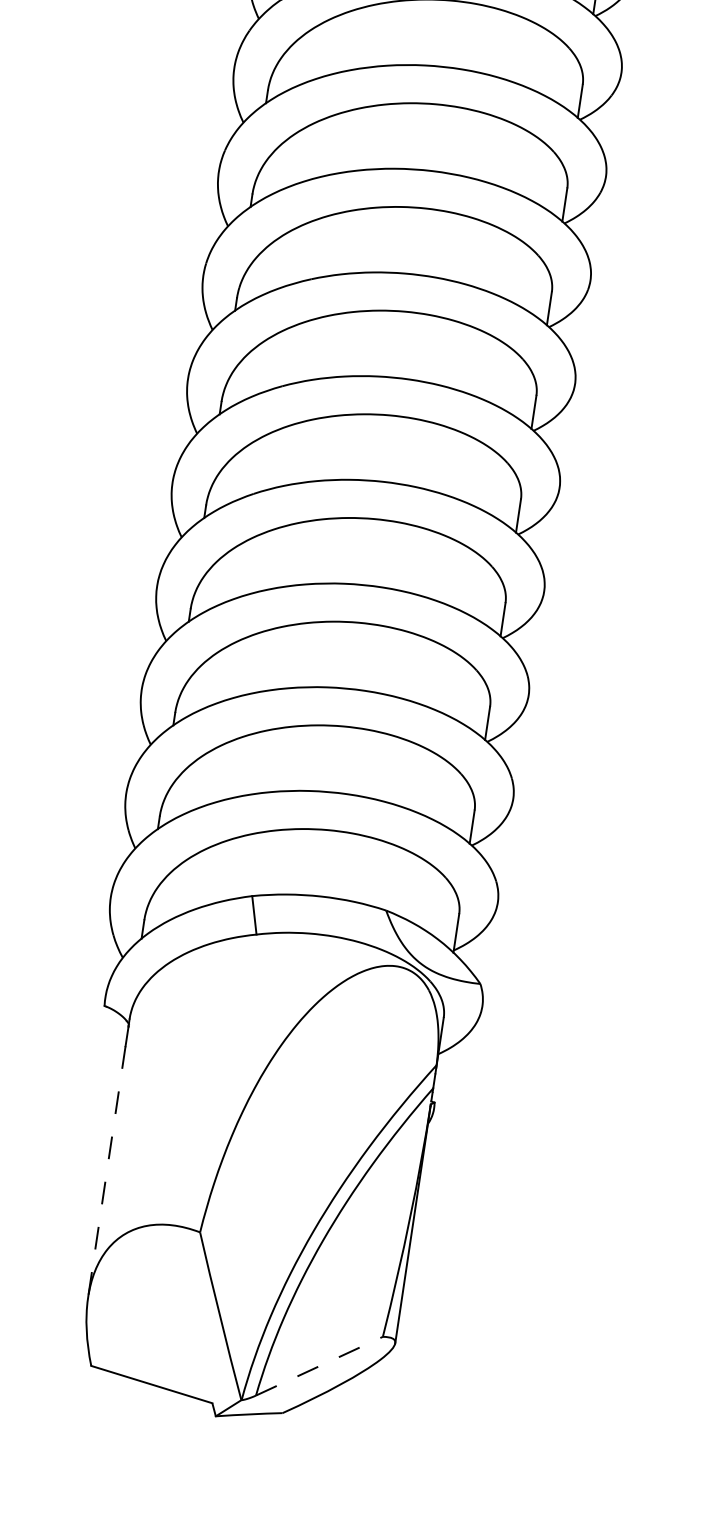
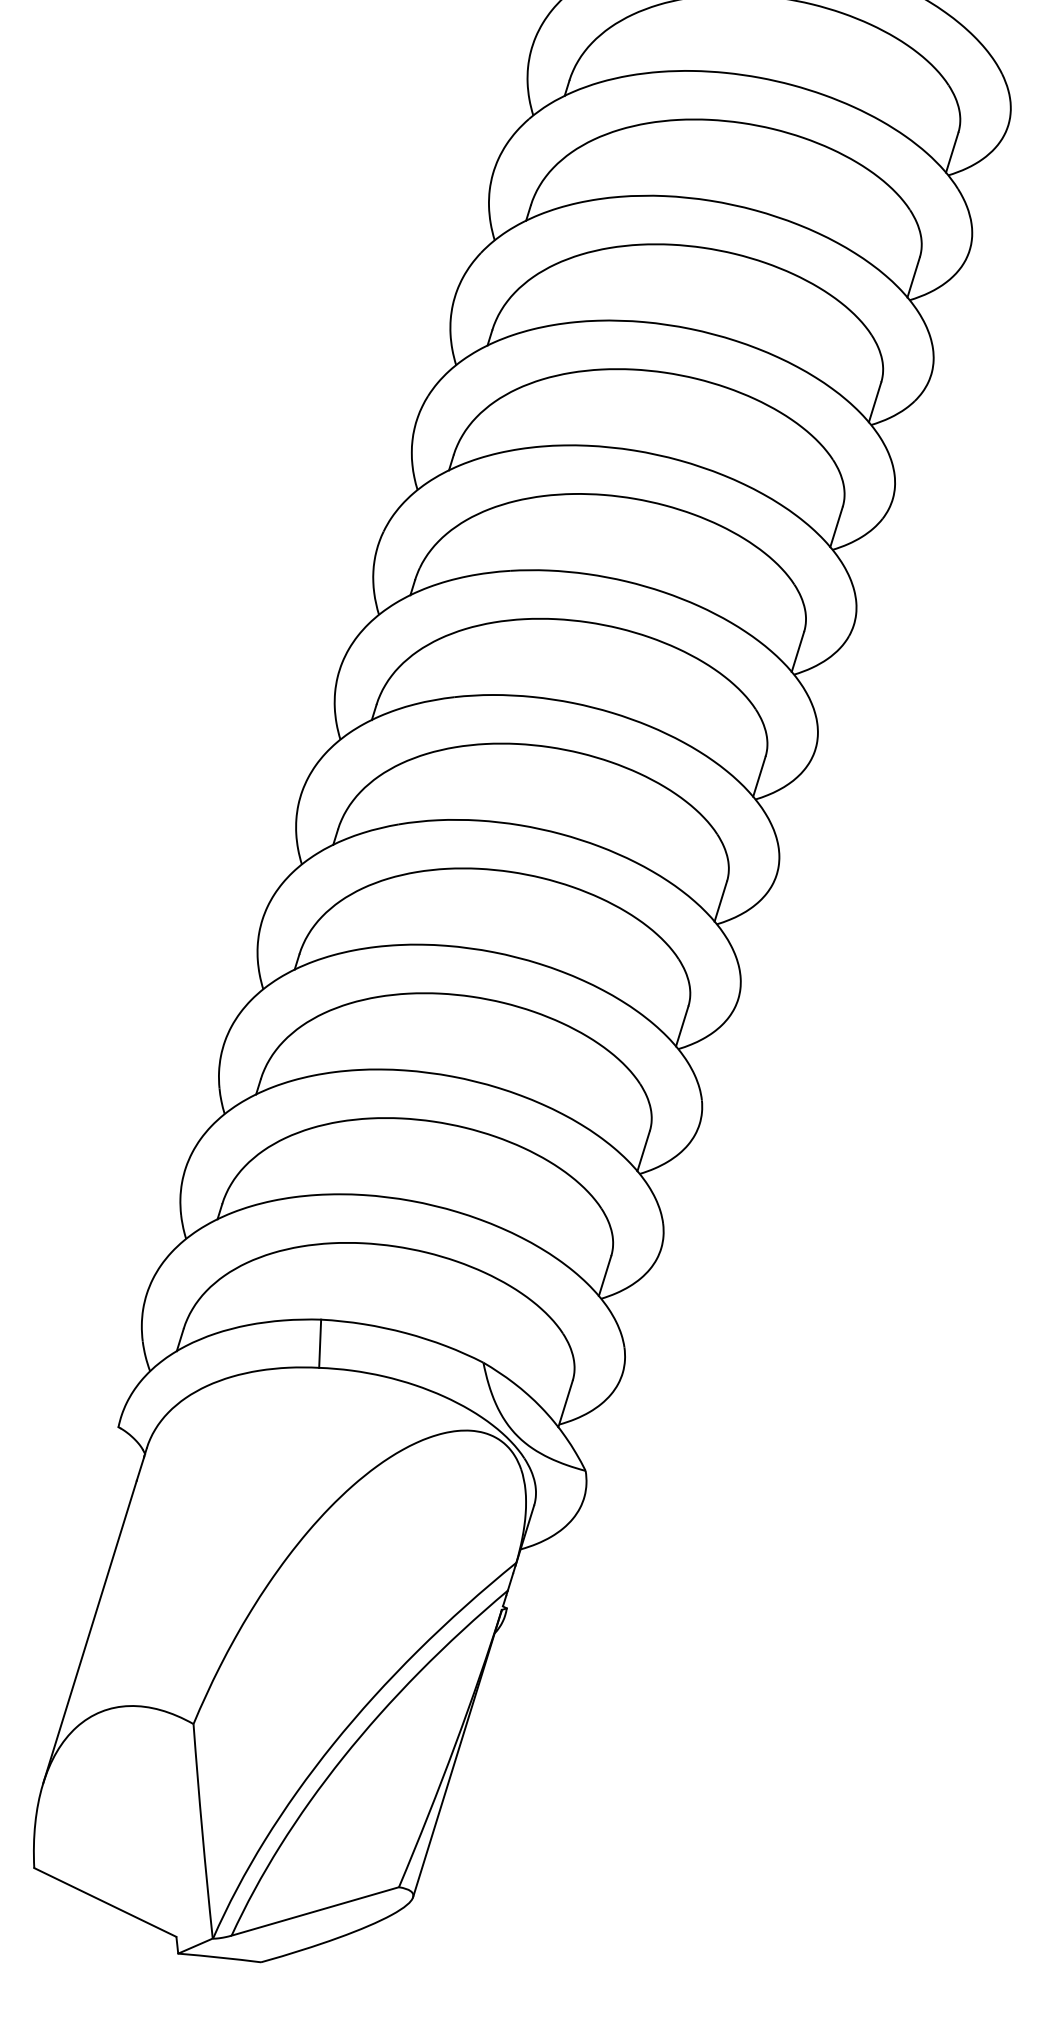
line: (106, 1172) -> (89, 1632), dashed -> solid
line: (319, 1366) -> (315, 1911), dashed -> solid

